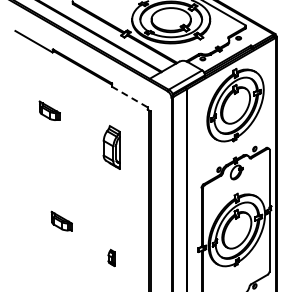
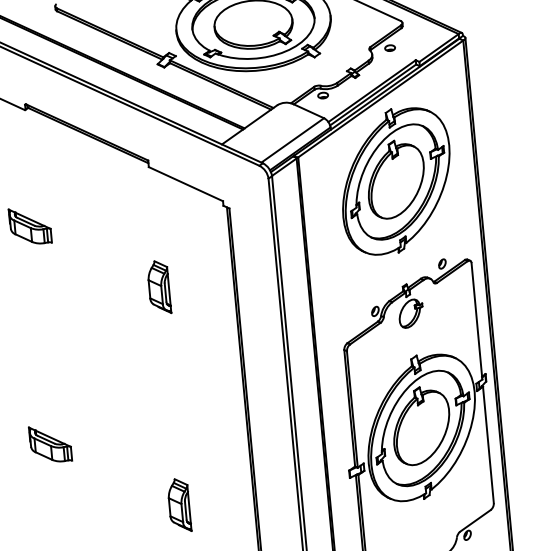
line: (129, 97) -> (185, 185), dashed -> solid
part: (111, 147) -> (158, 287), size x0.62
part: (61, 220) -> (49, 442), moved
part: (111, 257) -> (179, 504), size x1.67

